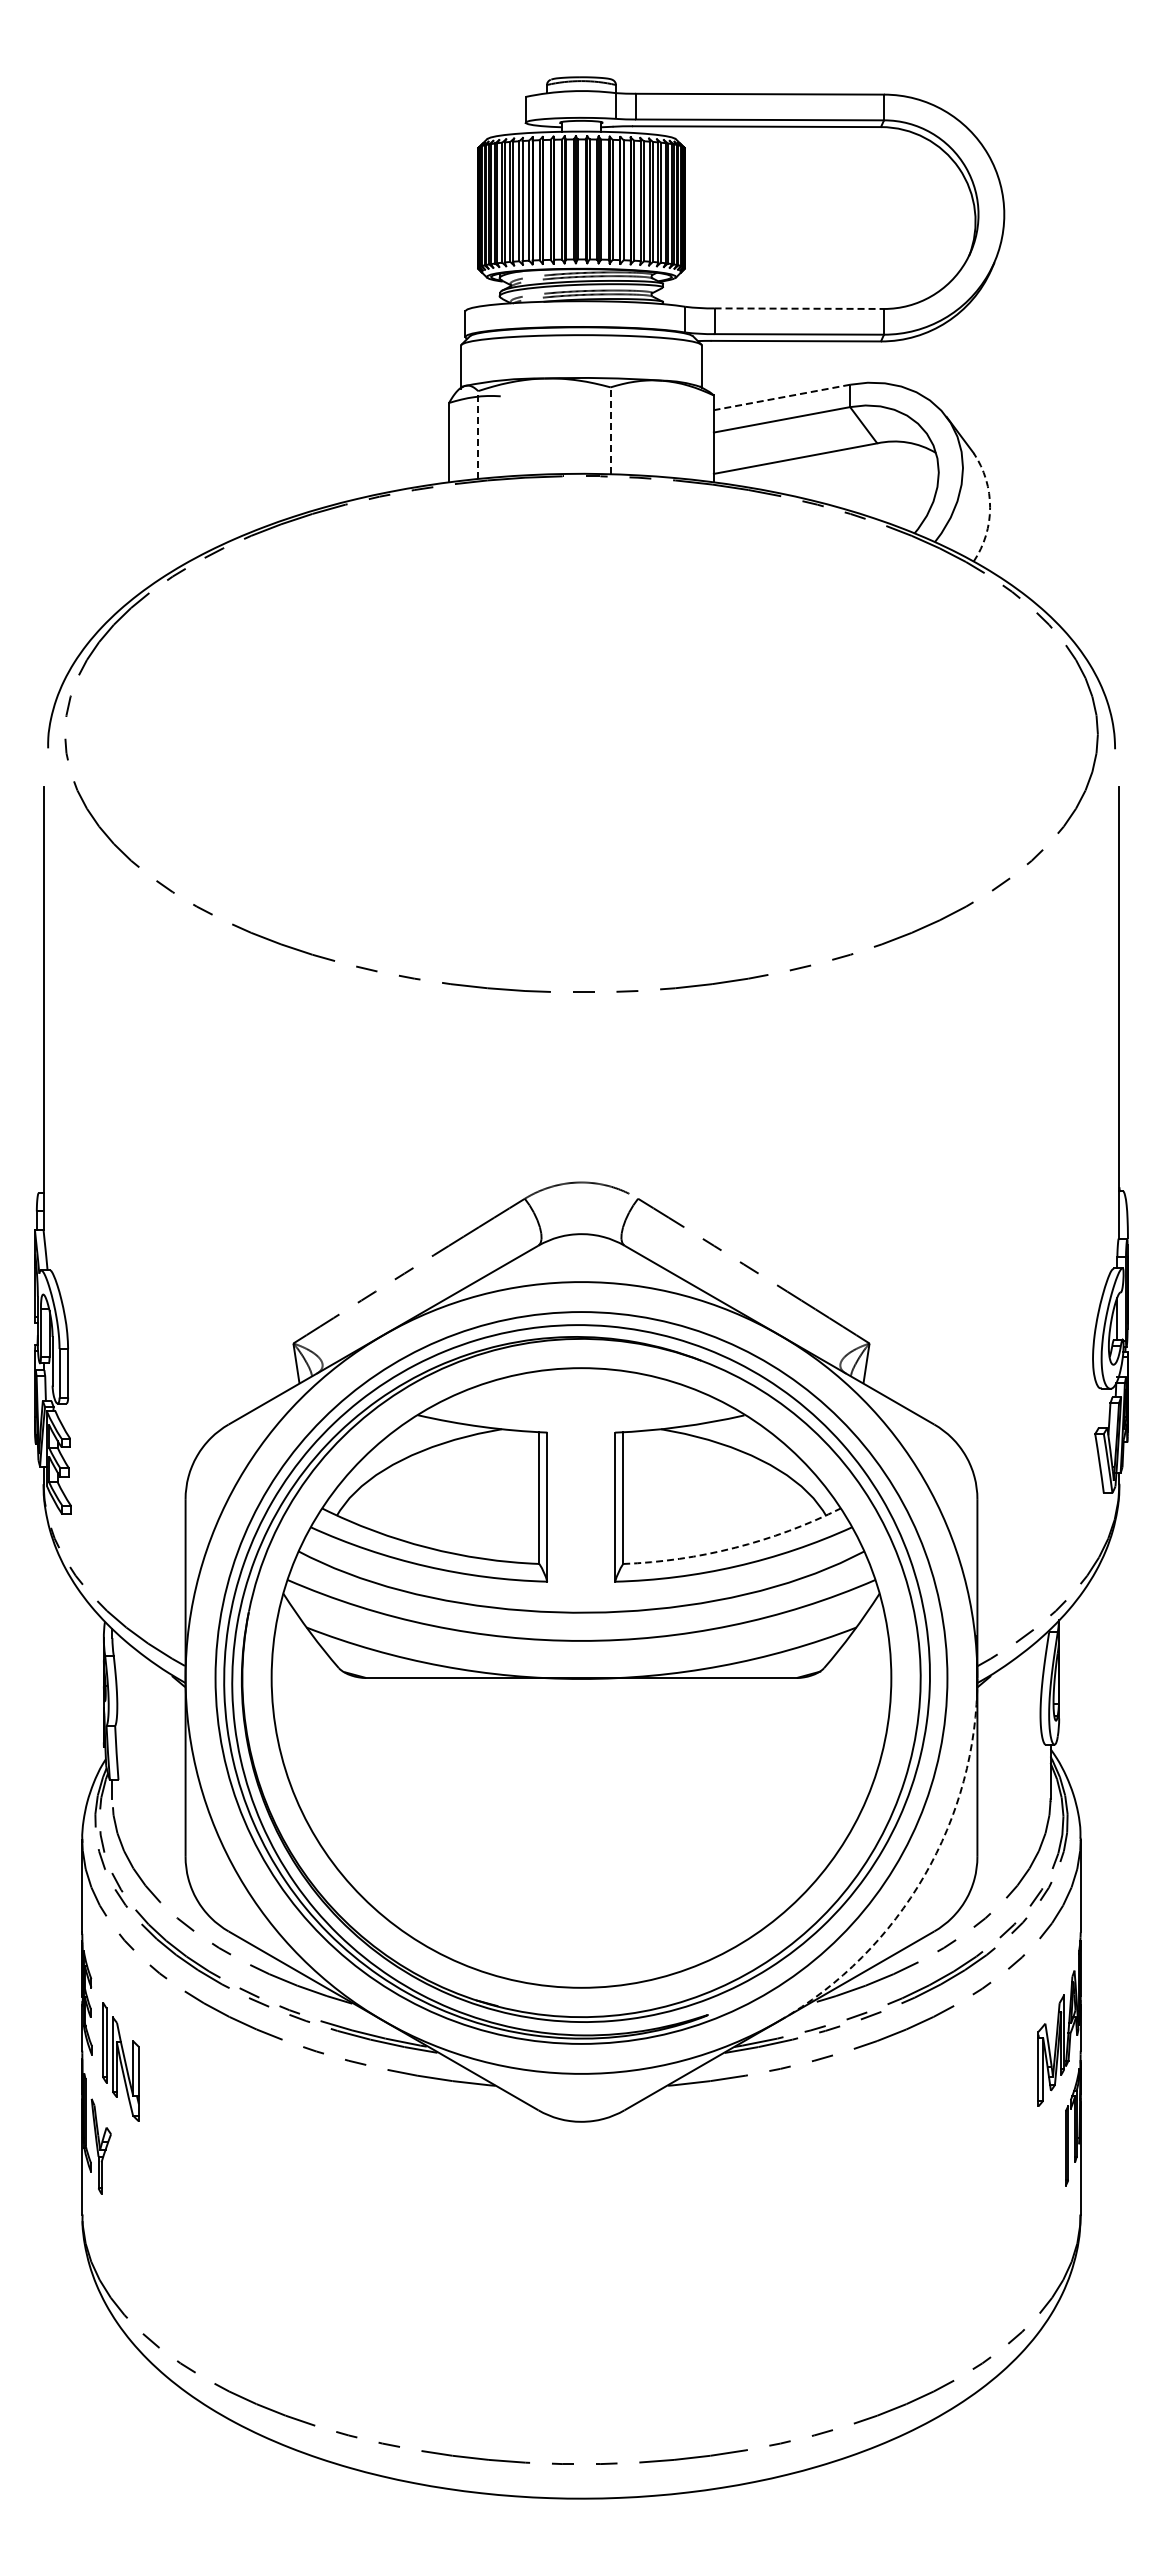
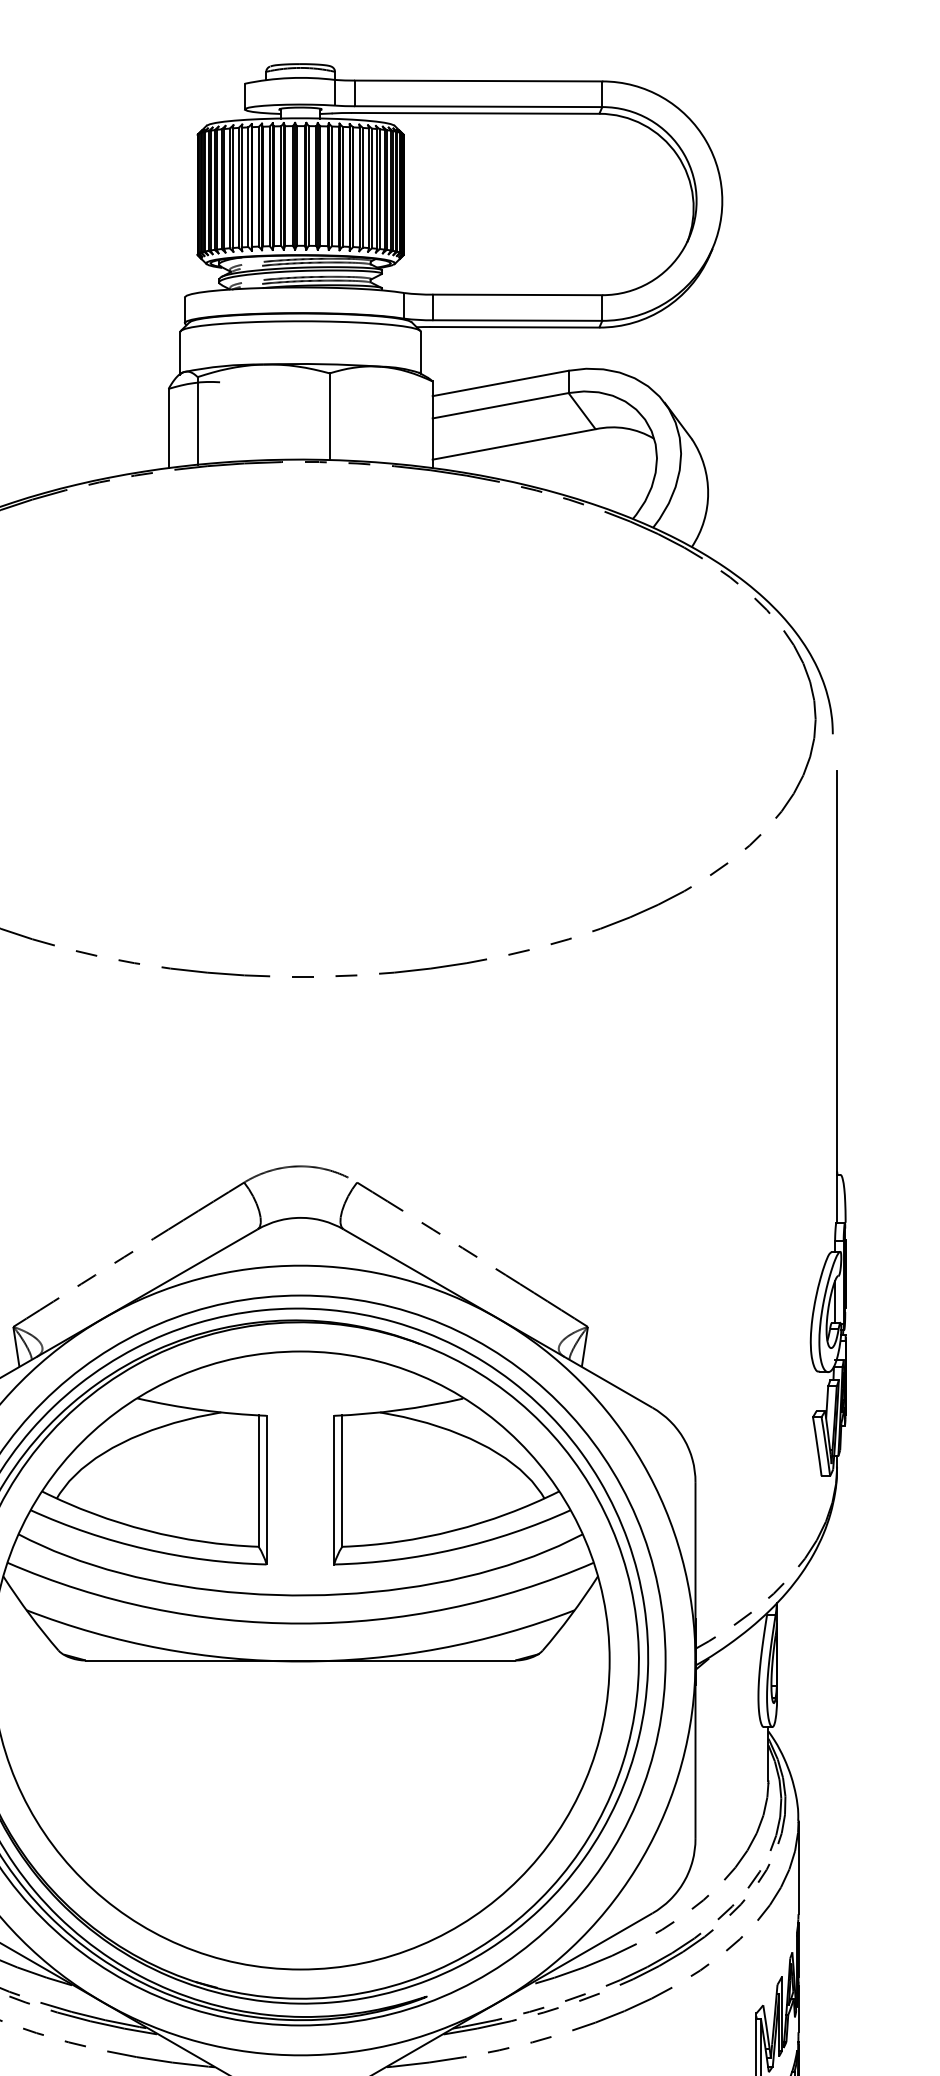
line: (799, 308) -> (518, 294), dashed -> solid
line: (781, 397) -> (500, 383), dashed -> solid
line: (610, 430) -> (329, 416), dashed -> solid
line: (478, 434) -> (197, 420), dashed -> solid
arc: (990, 507) -> (708, 493), dashed -> solid
arc: (735, 1547) -> (454, 1530), dashed -> solid
arc: (924, 1875) -> (642, 1857), dashed -> solid

